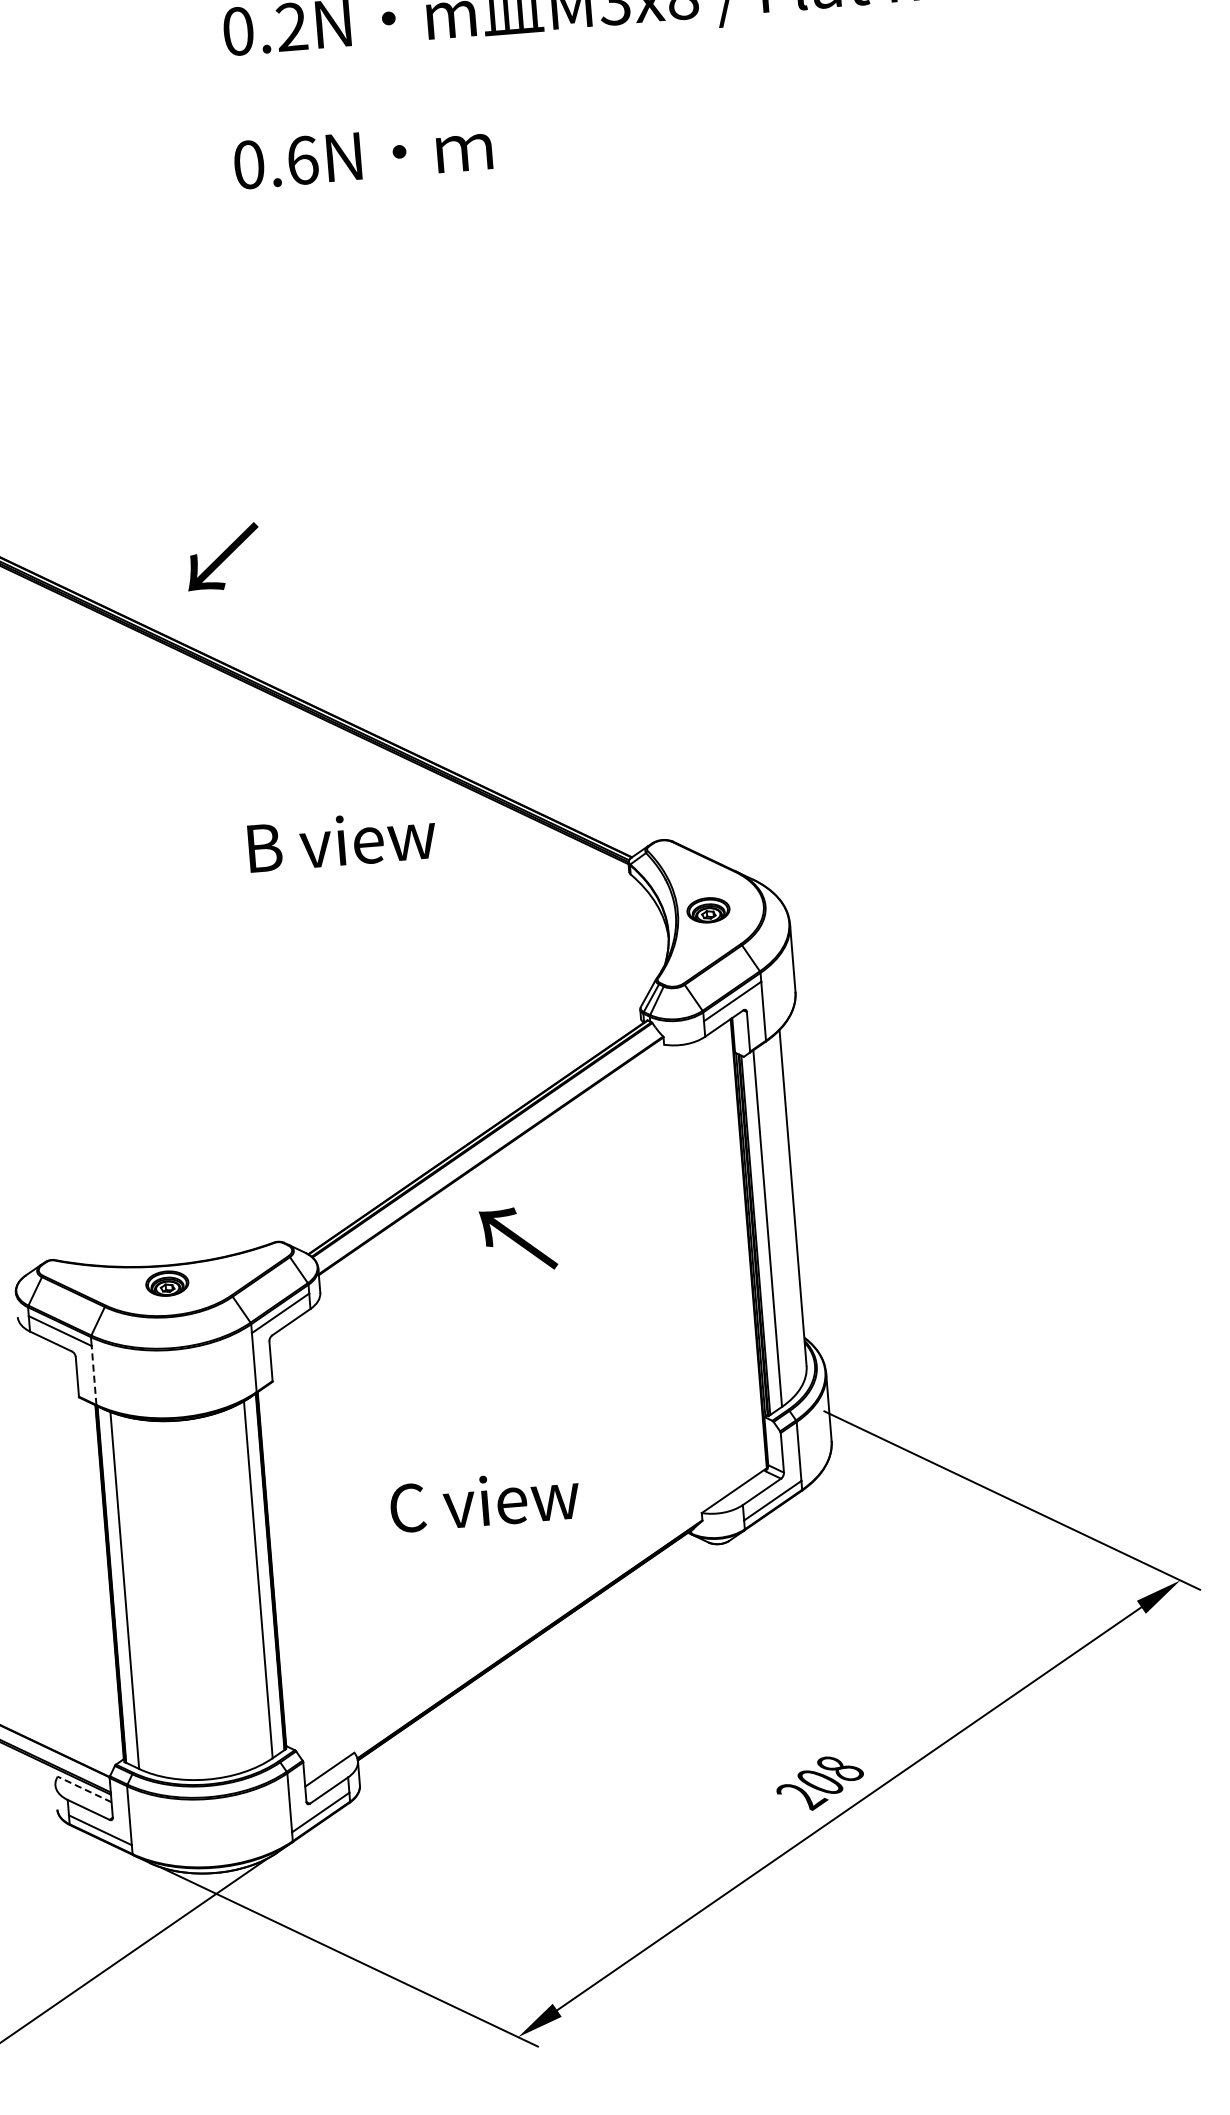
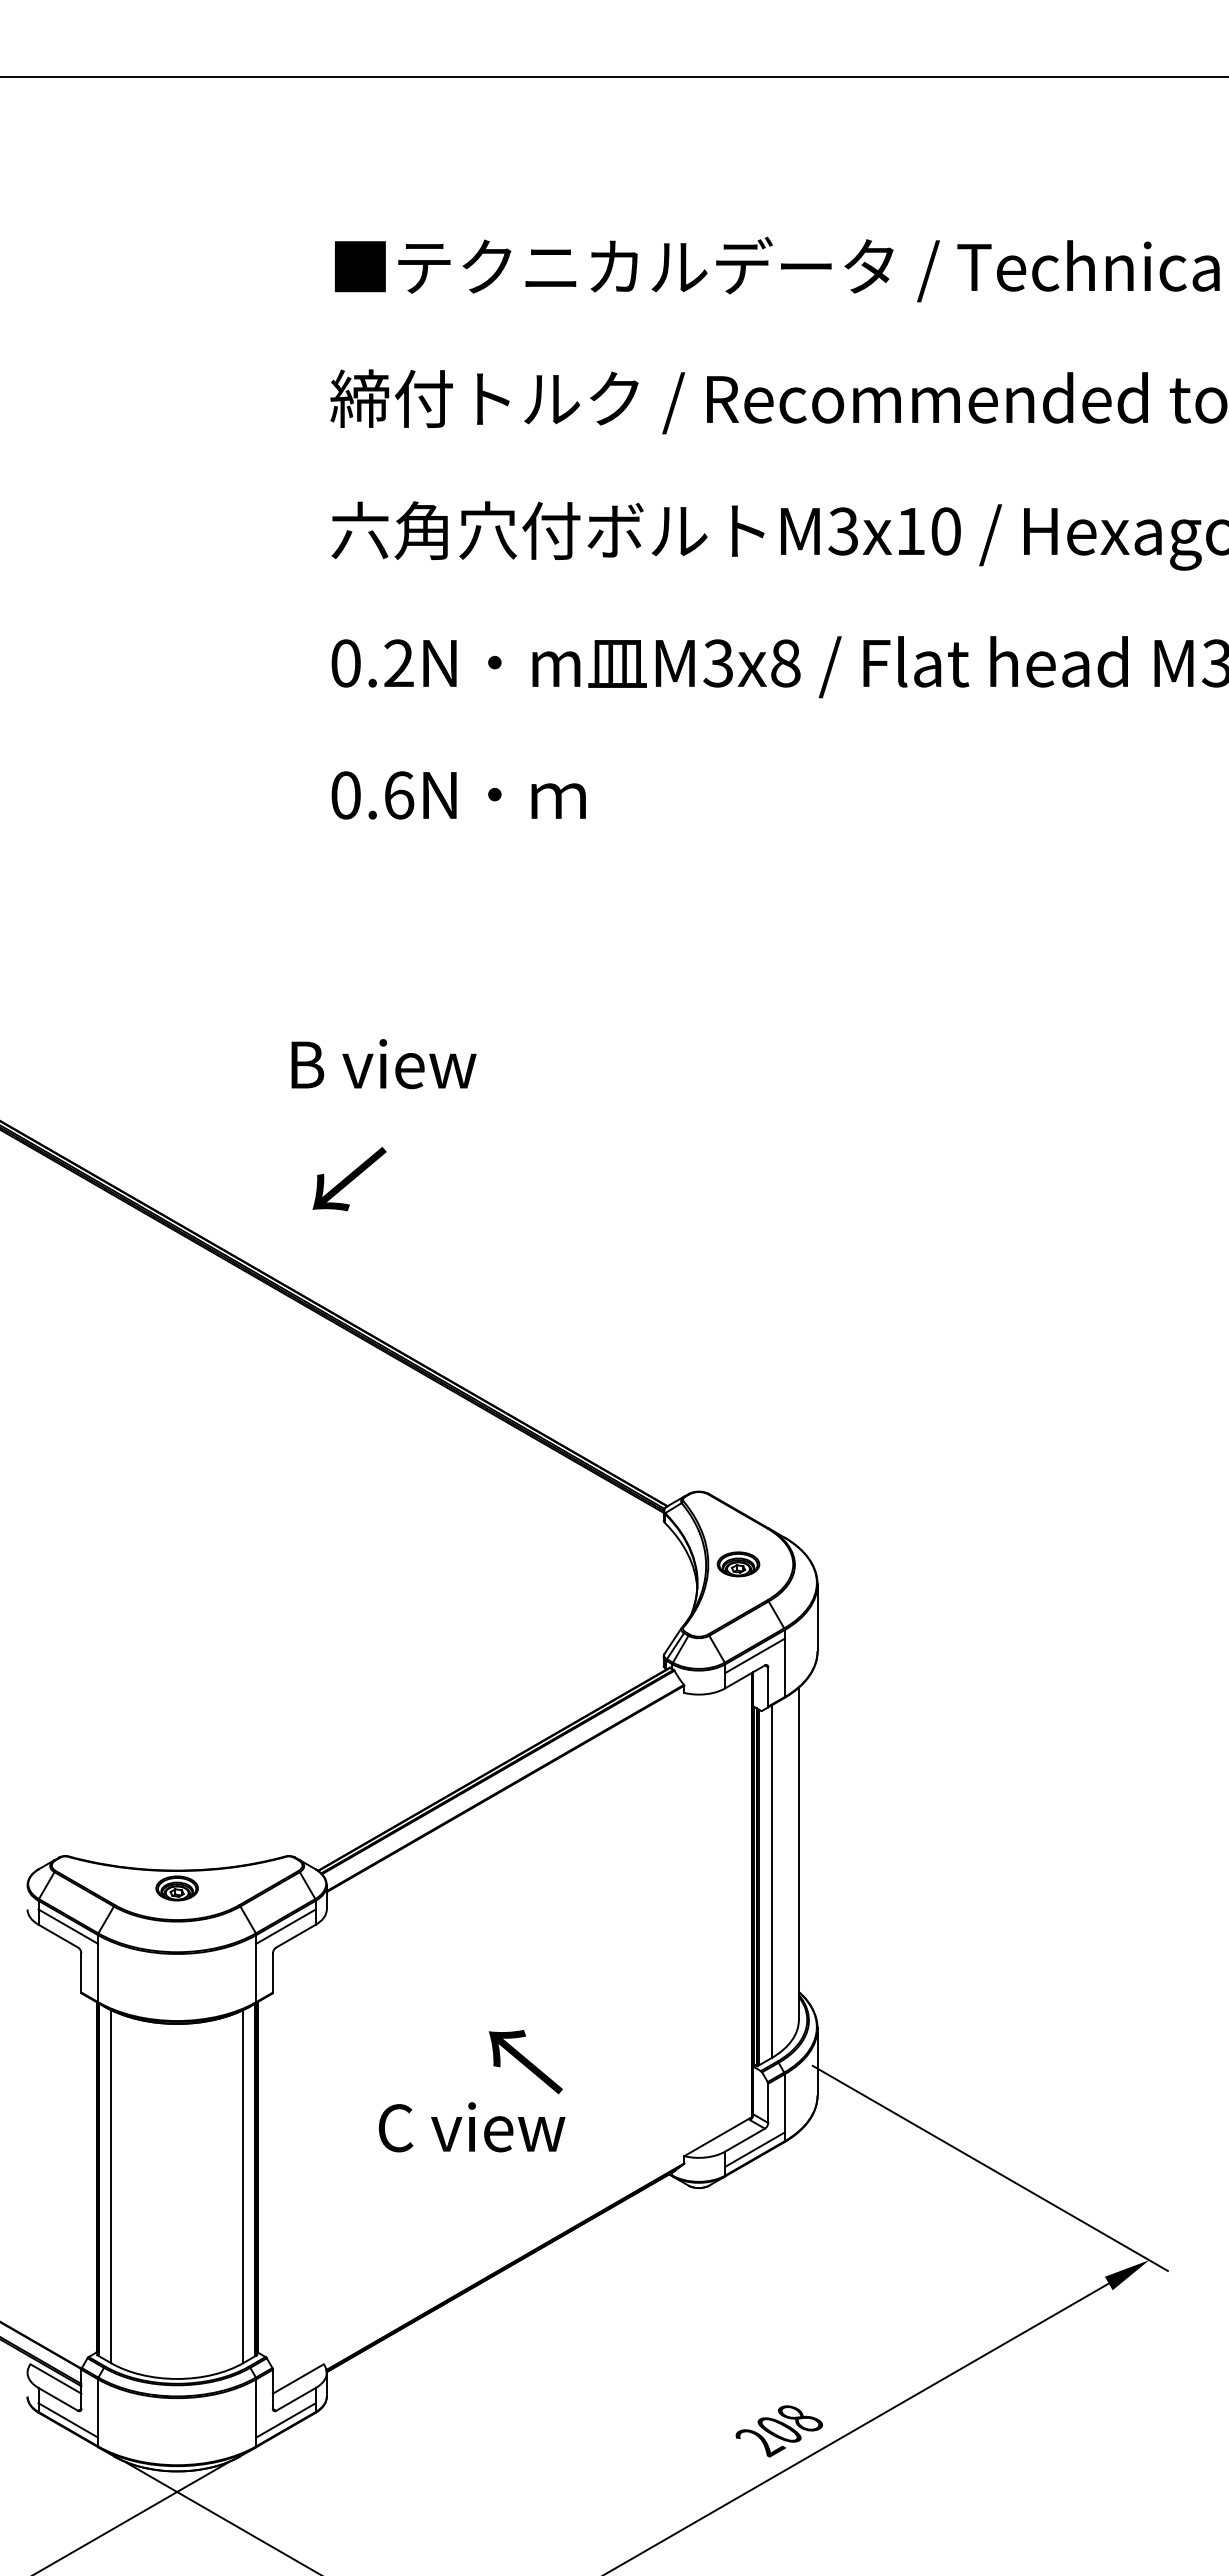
text: (223, 557) -> (349, 1179), moved
text: (341, 841) -> (383, 1064), moved
text: (518, 1240) -> (525, 2062), moved
line: (93, 1375) -> (97, 1972), dashed -> solid
line: (84, 1788) -> (55, 2378), dashed -> solid

